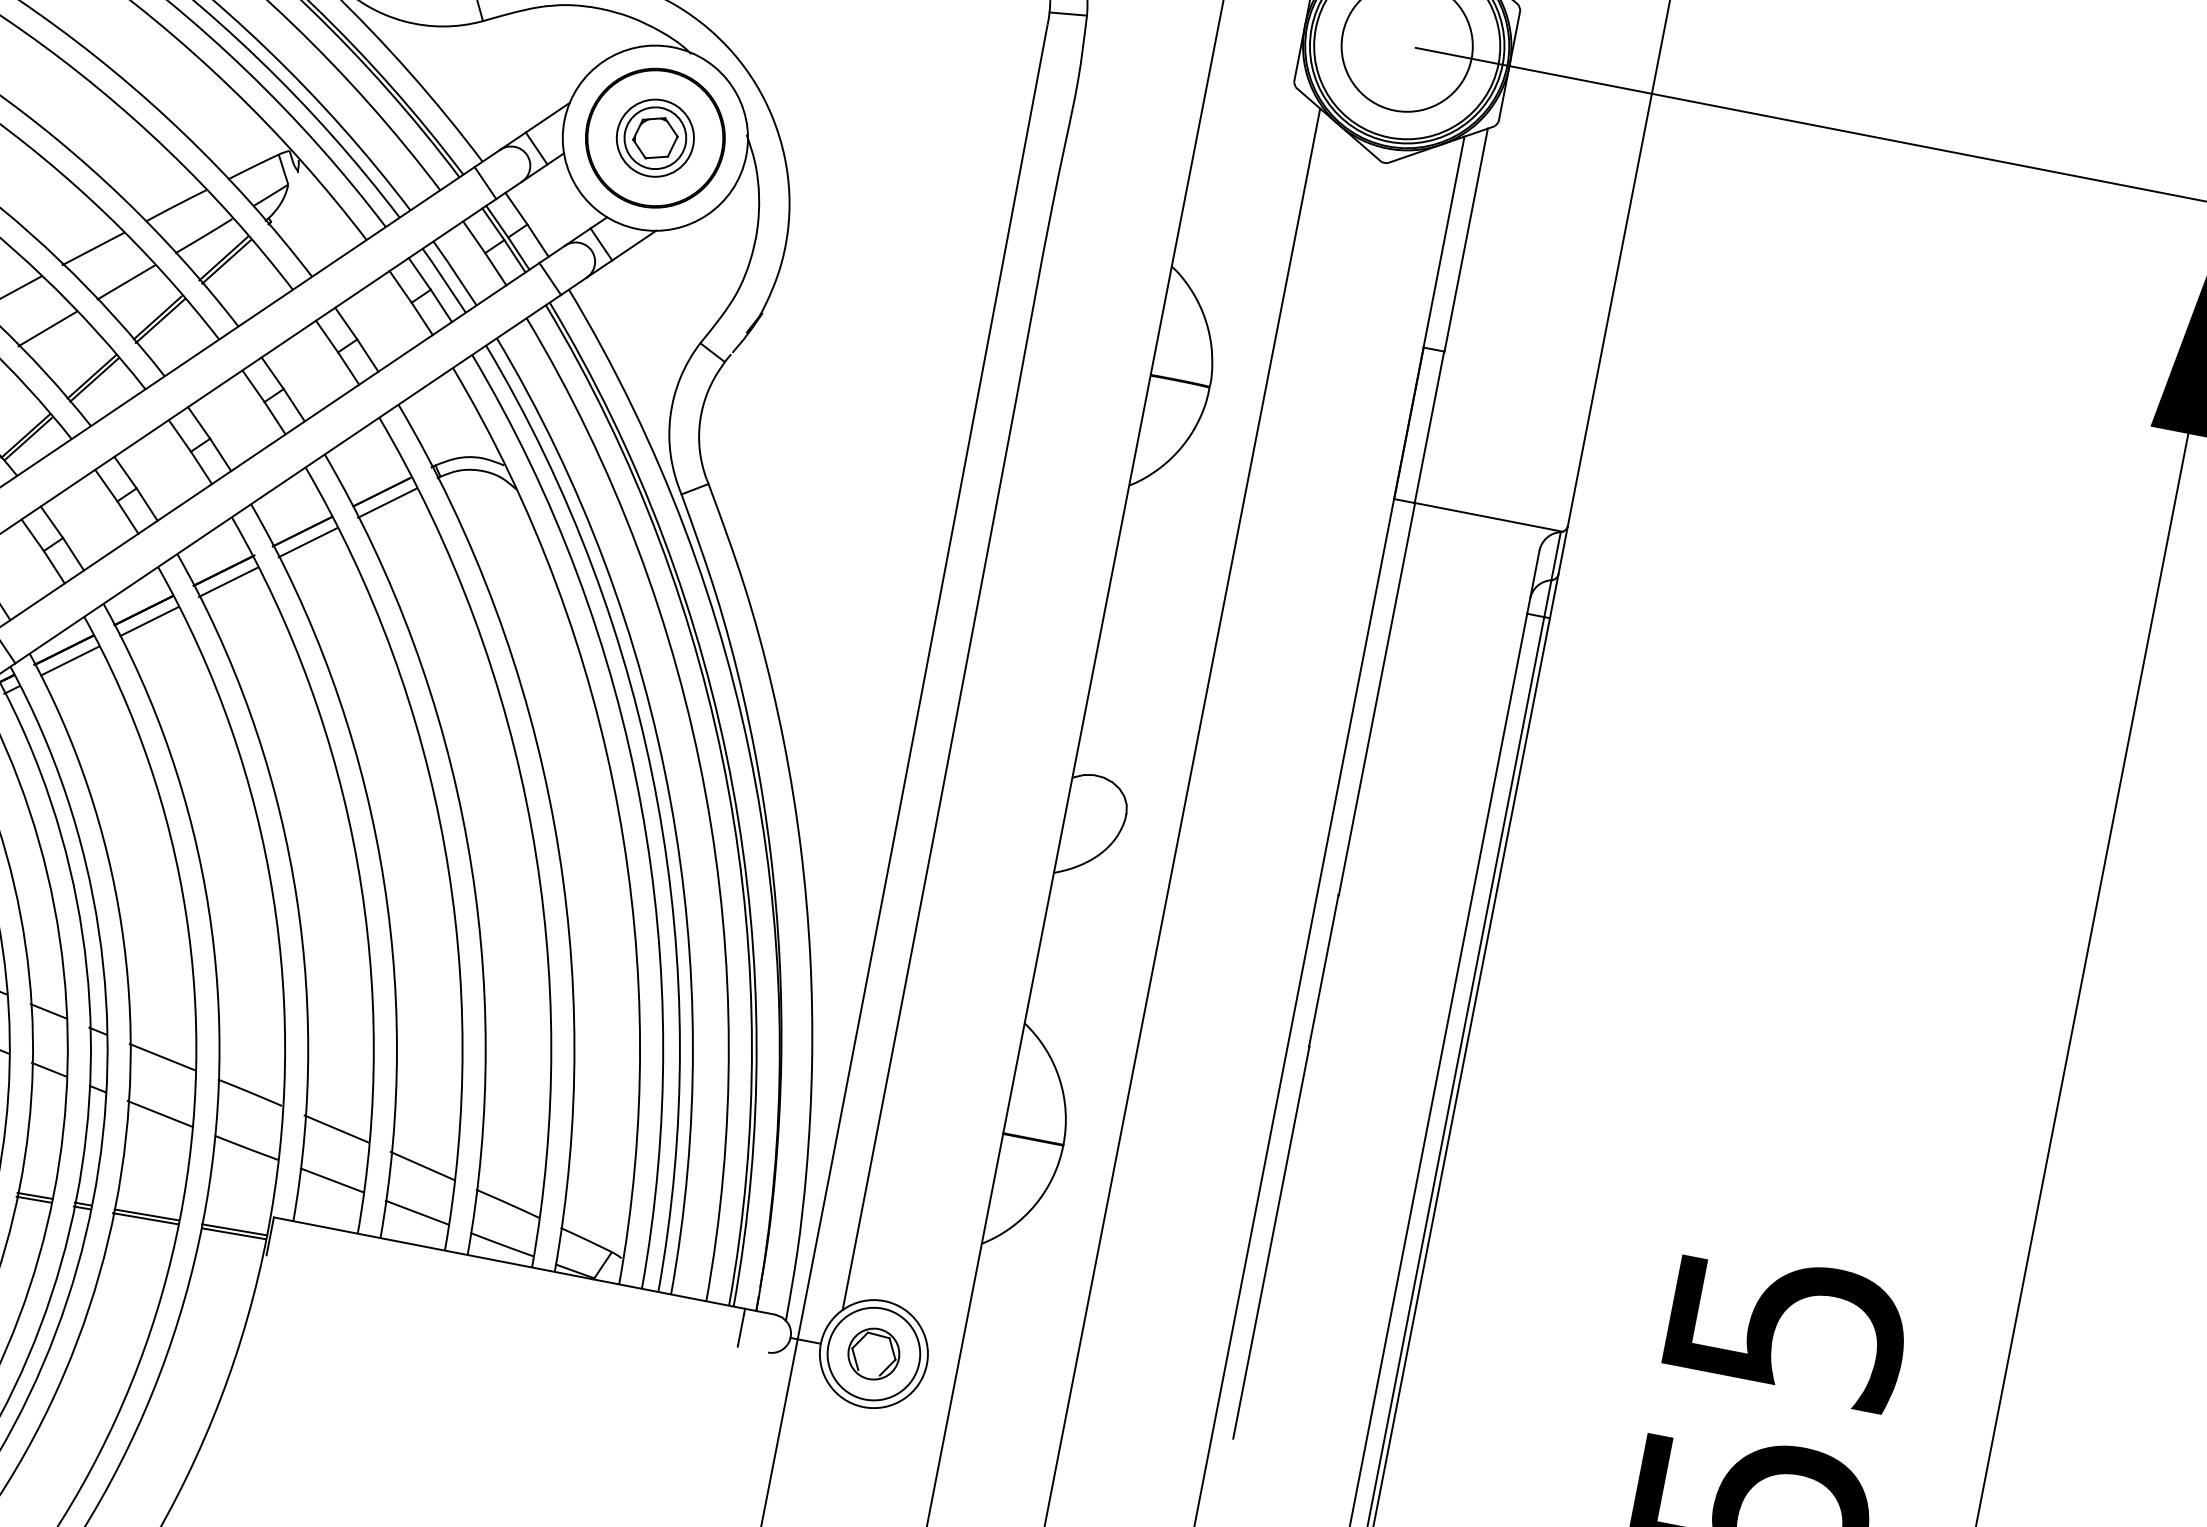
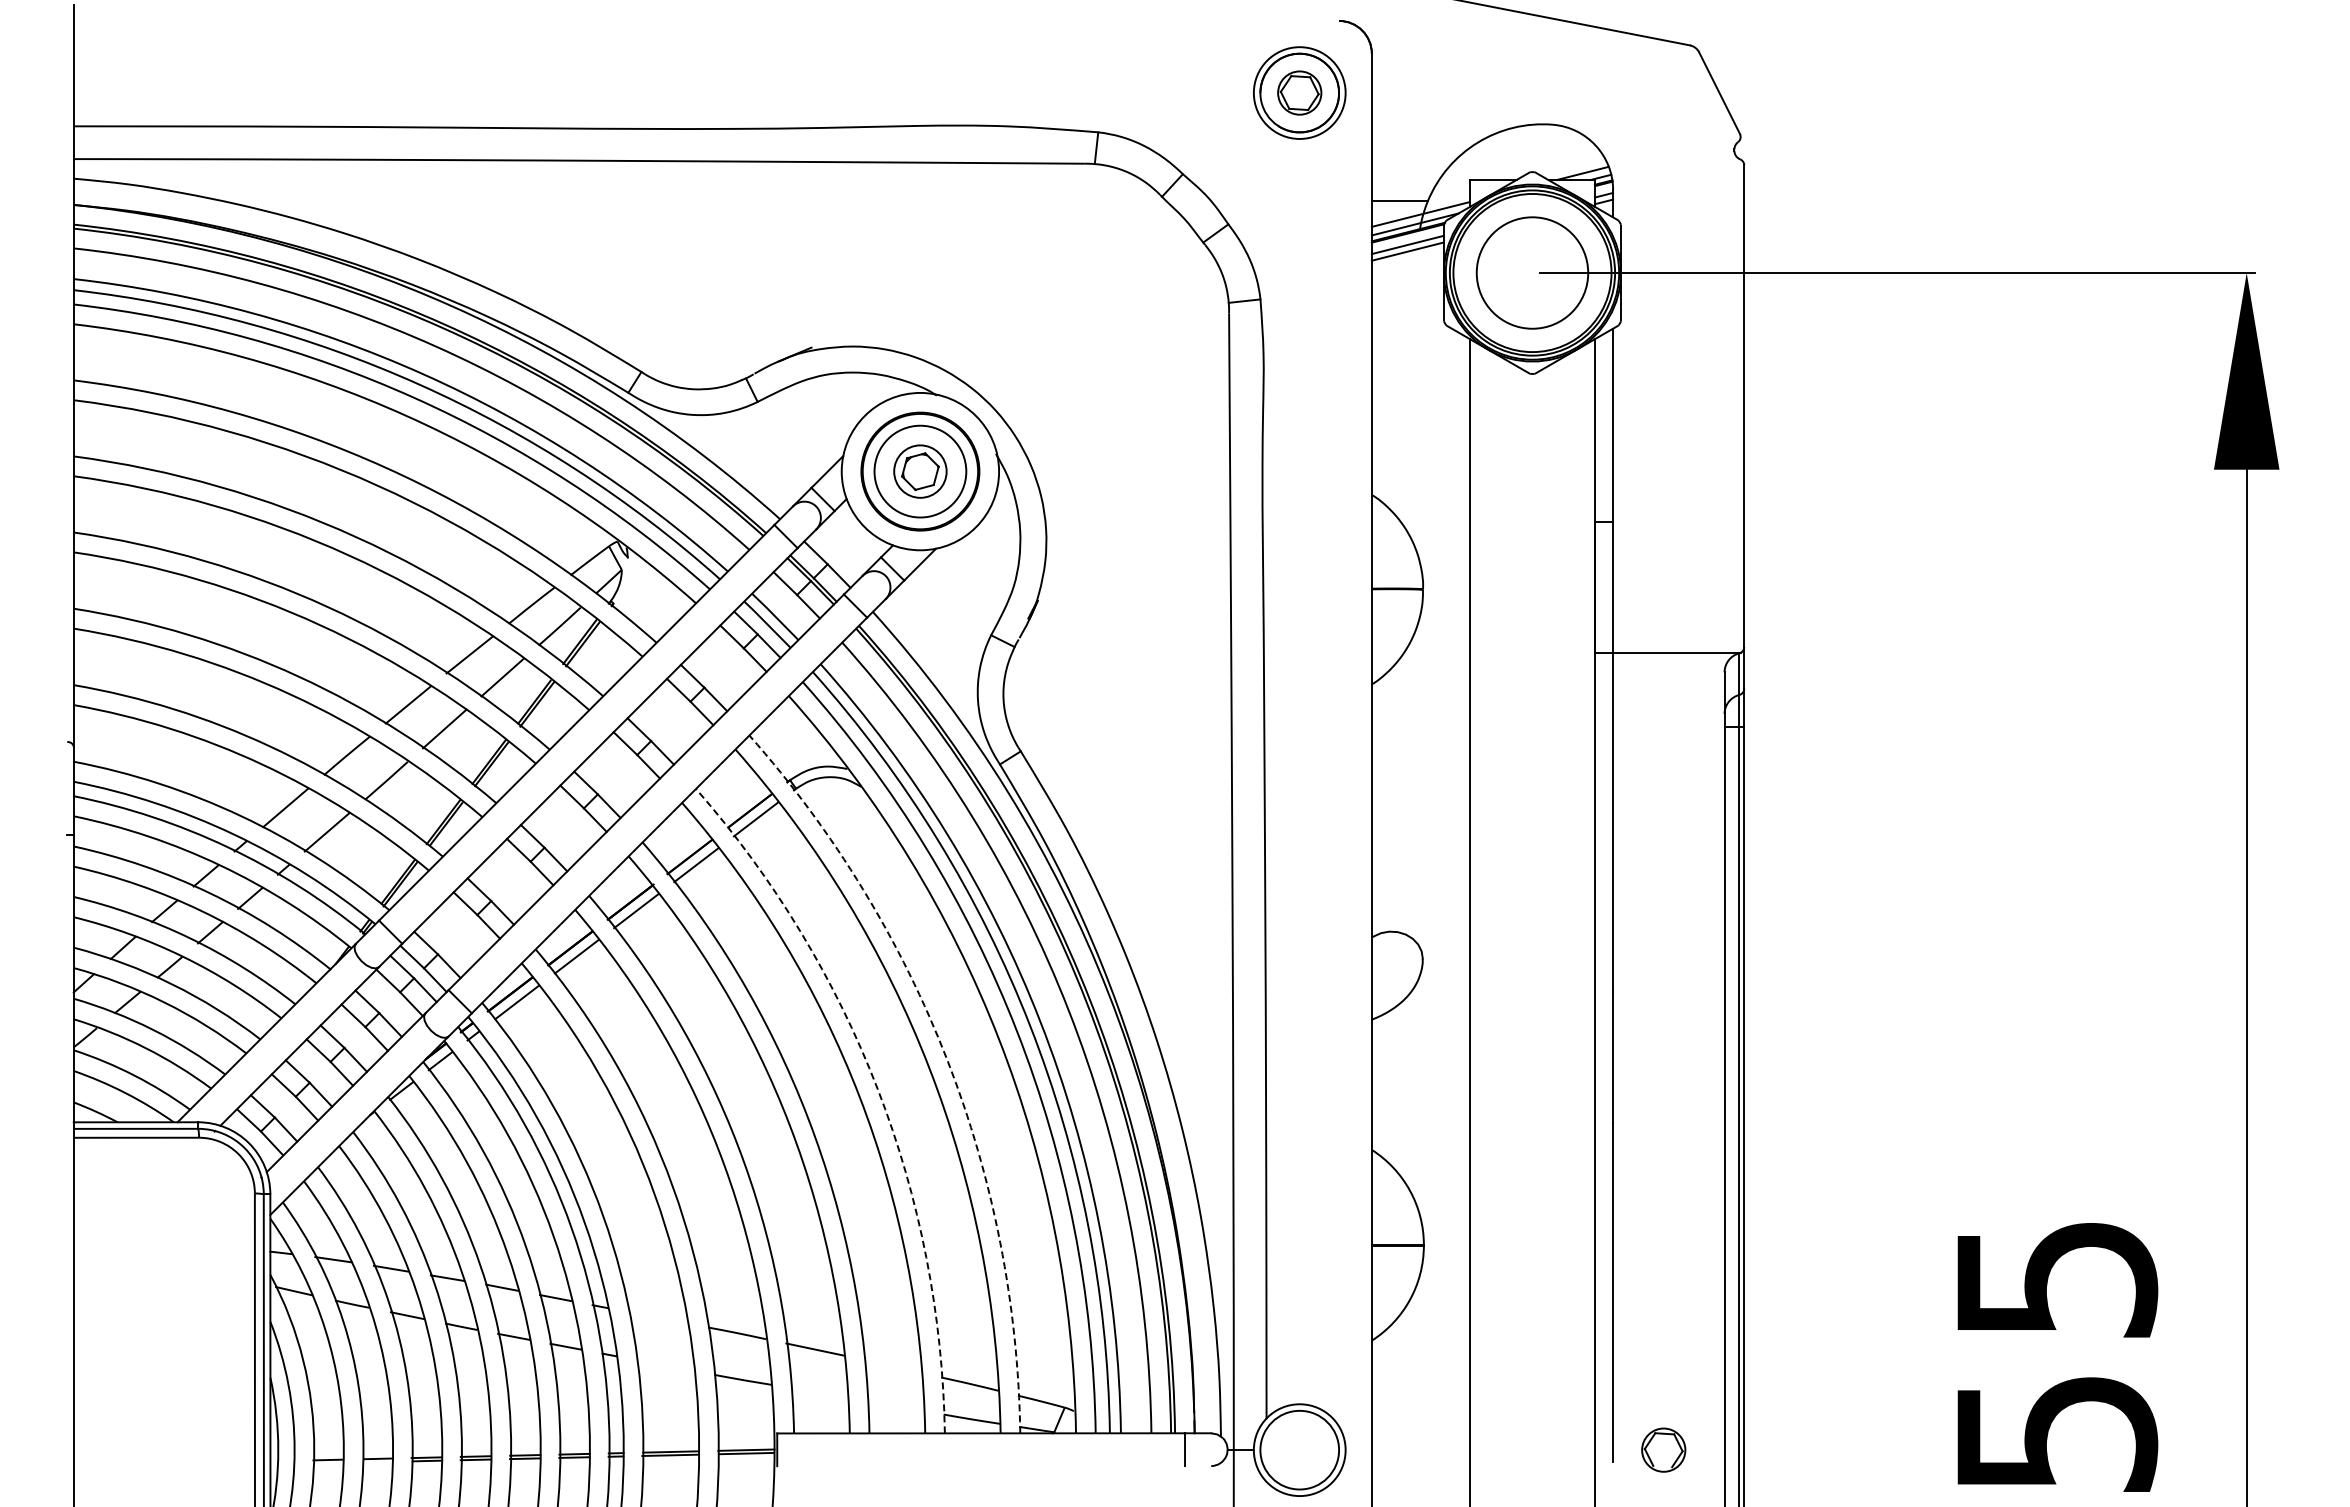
circle: (655, 138) -> (920, 471), size x1.4
arc: (554, 824) -> (947, 1060), solid -> dashed
arc: (467, 842) -> (877, 1089), solid -> dashed
line: (162, 1056) -> (658, 1317), removed
line: (160, 1113) -> (665, 1365), removed
line: (422, 1165) -> (892, 1366), removed
line: (331, 1180) -> (819, 1393), removed
line: (416, 1212) -> (895, 1406), removed
part: (873, 1353) -> (1663, 1449), moved

